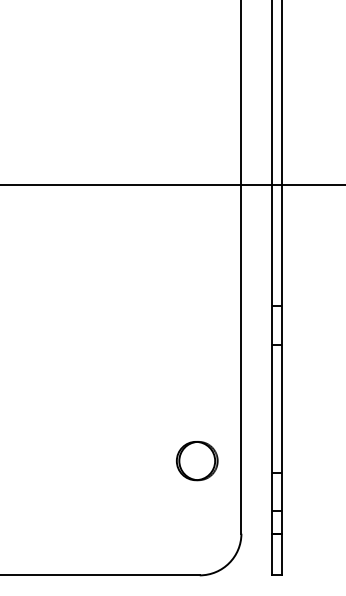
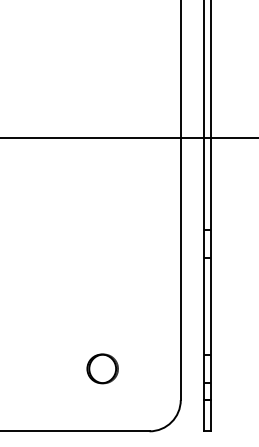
part: (197, 461) -> (102, 369), moved

